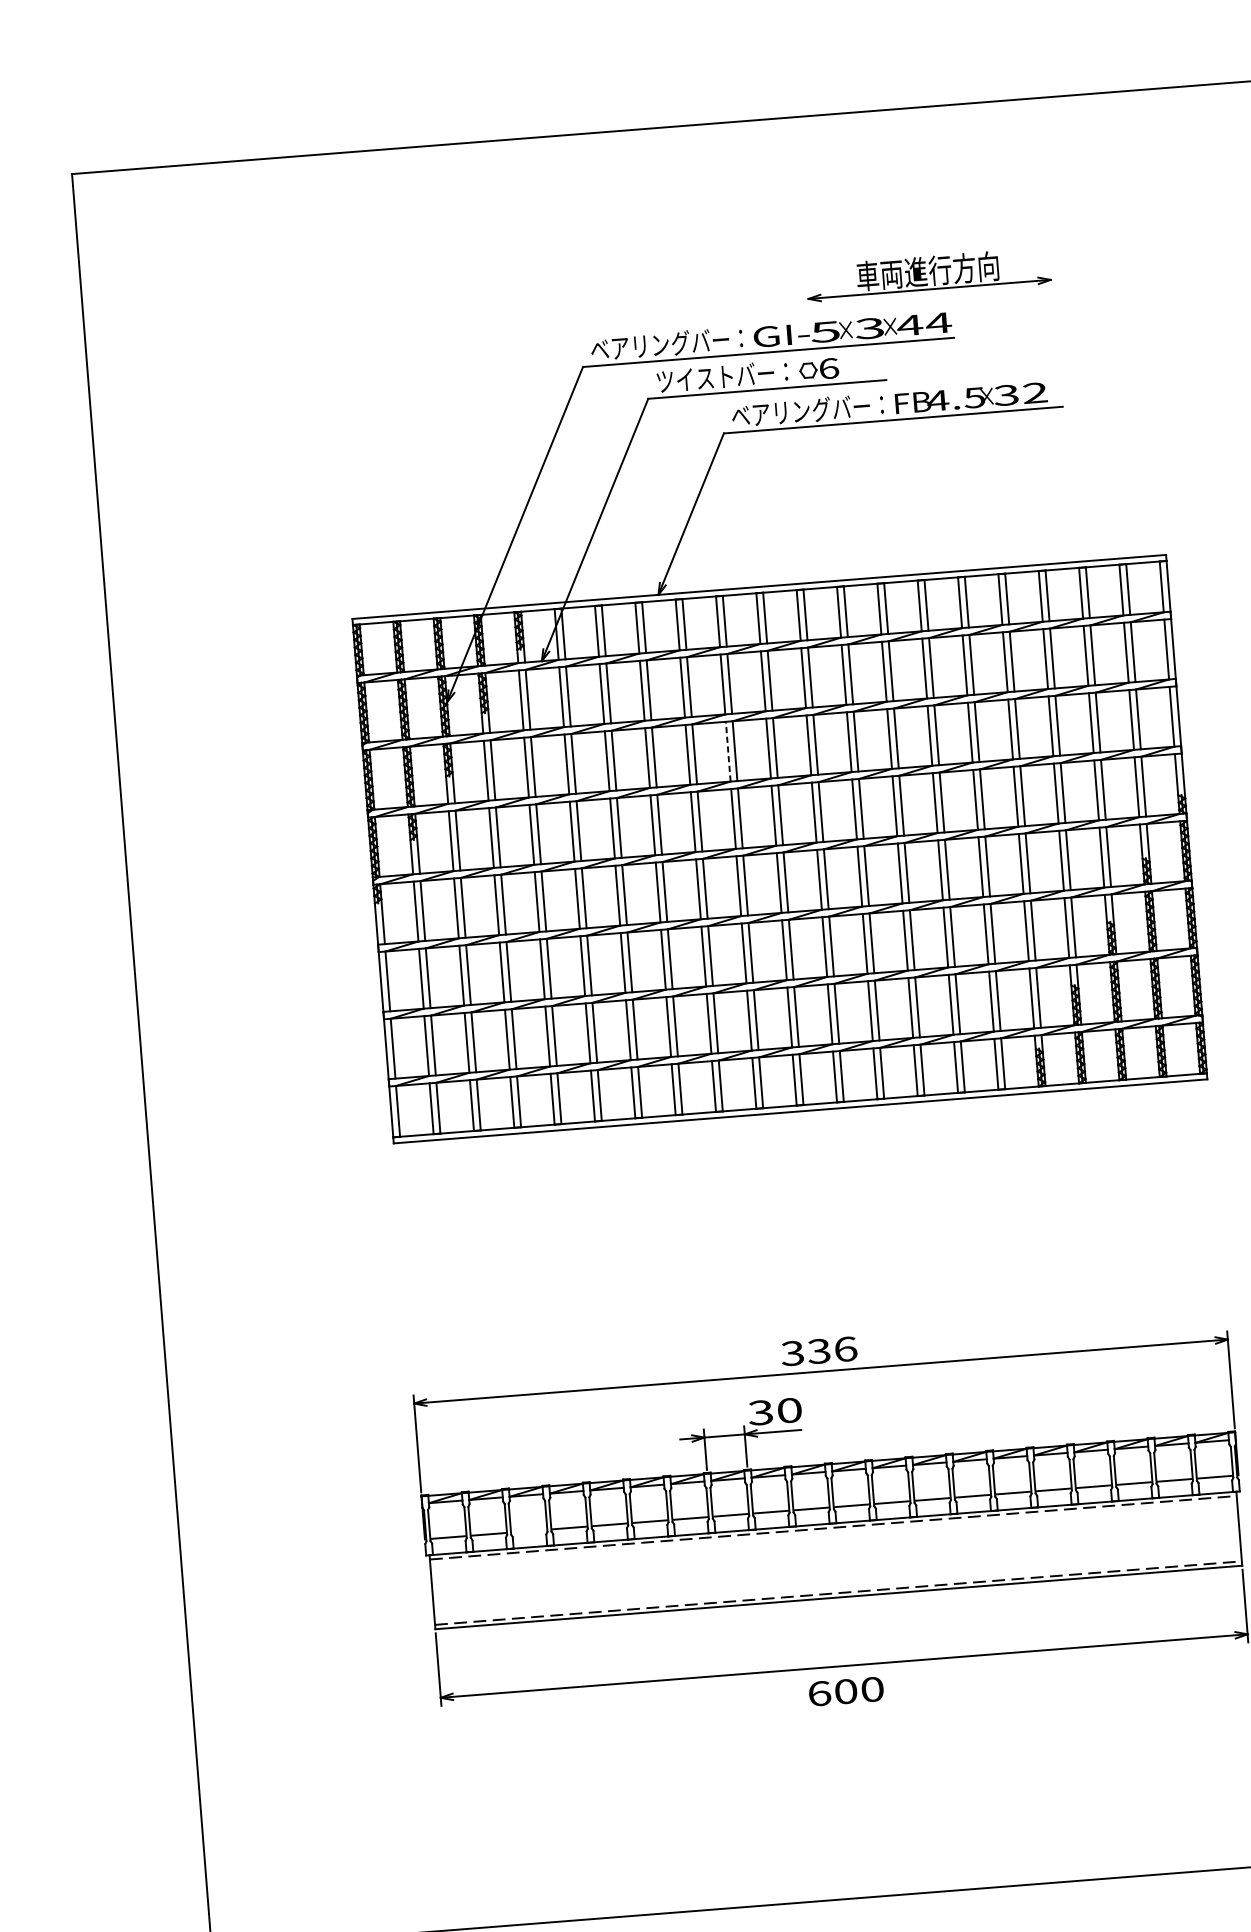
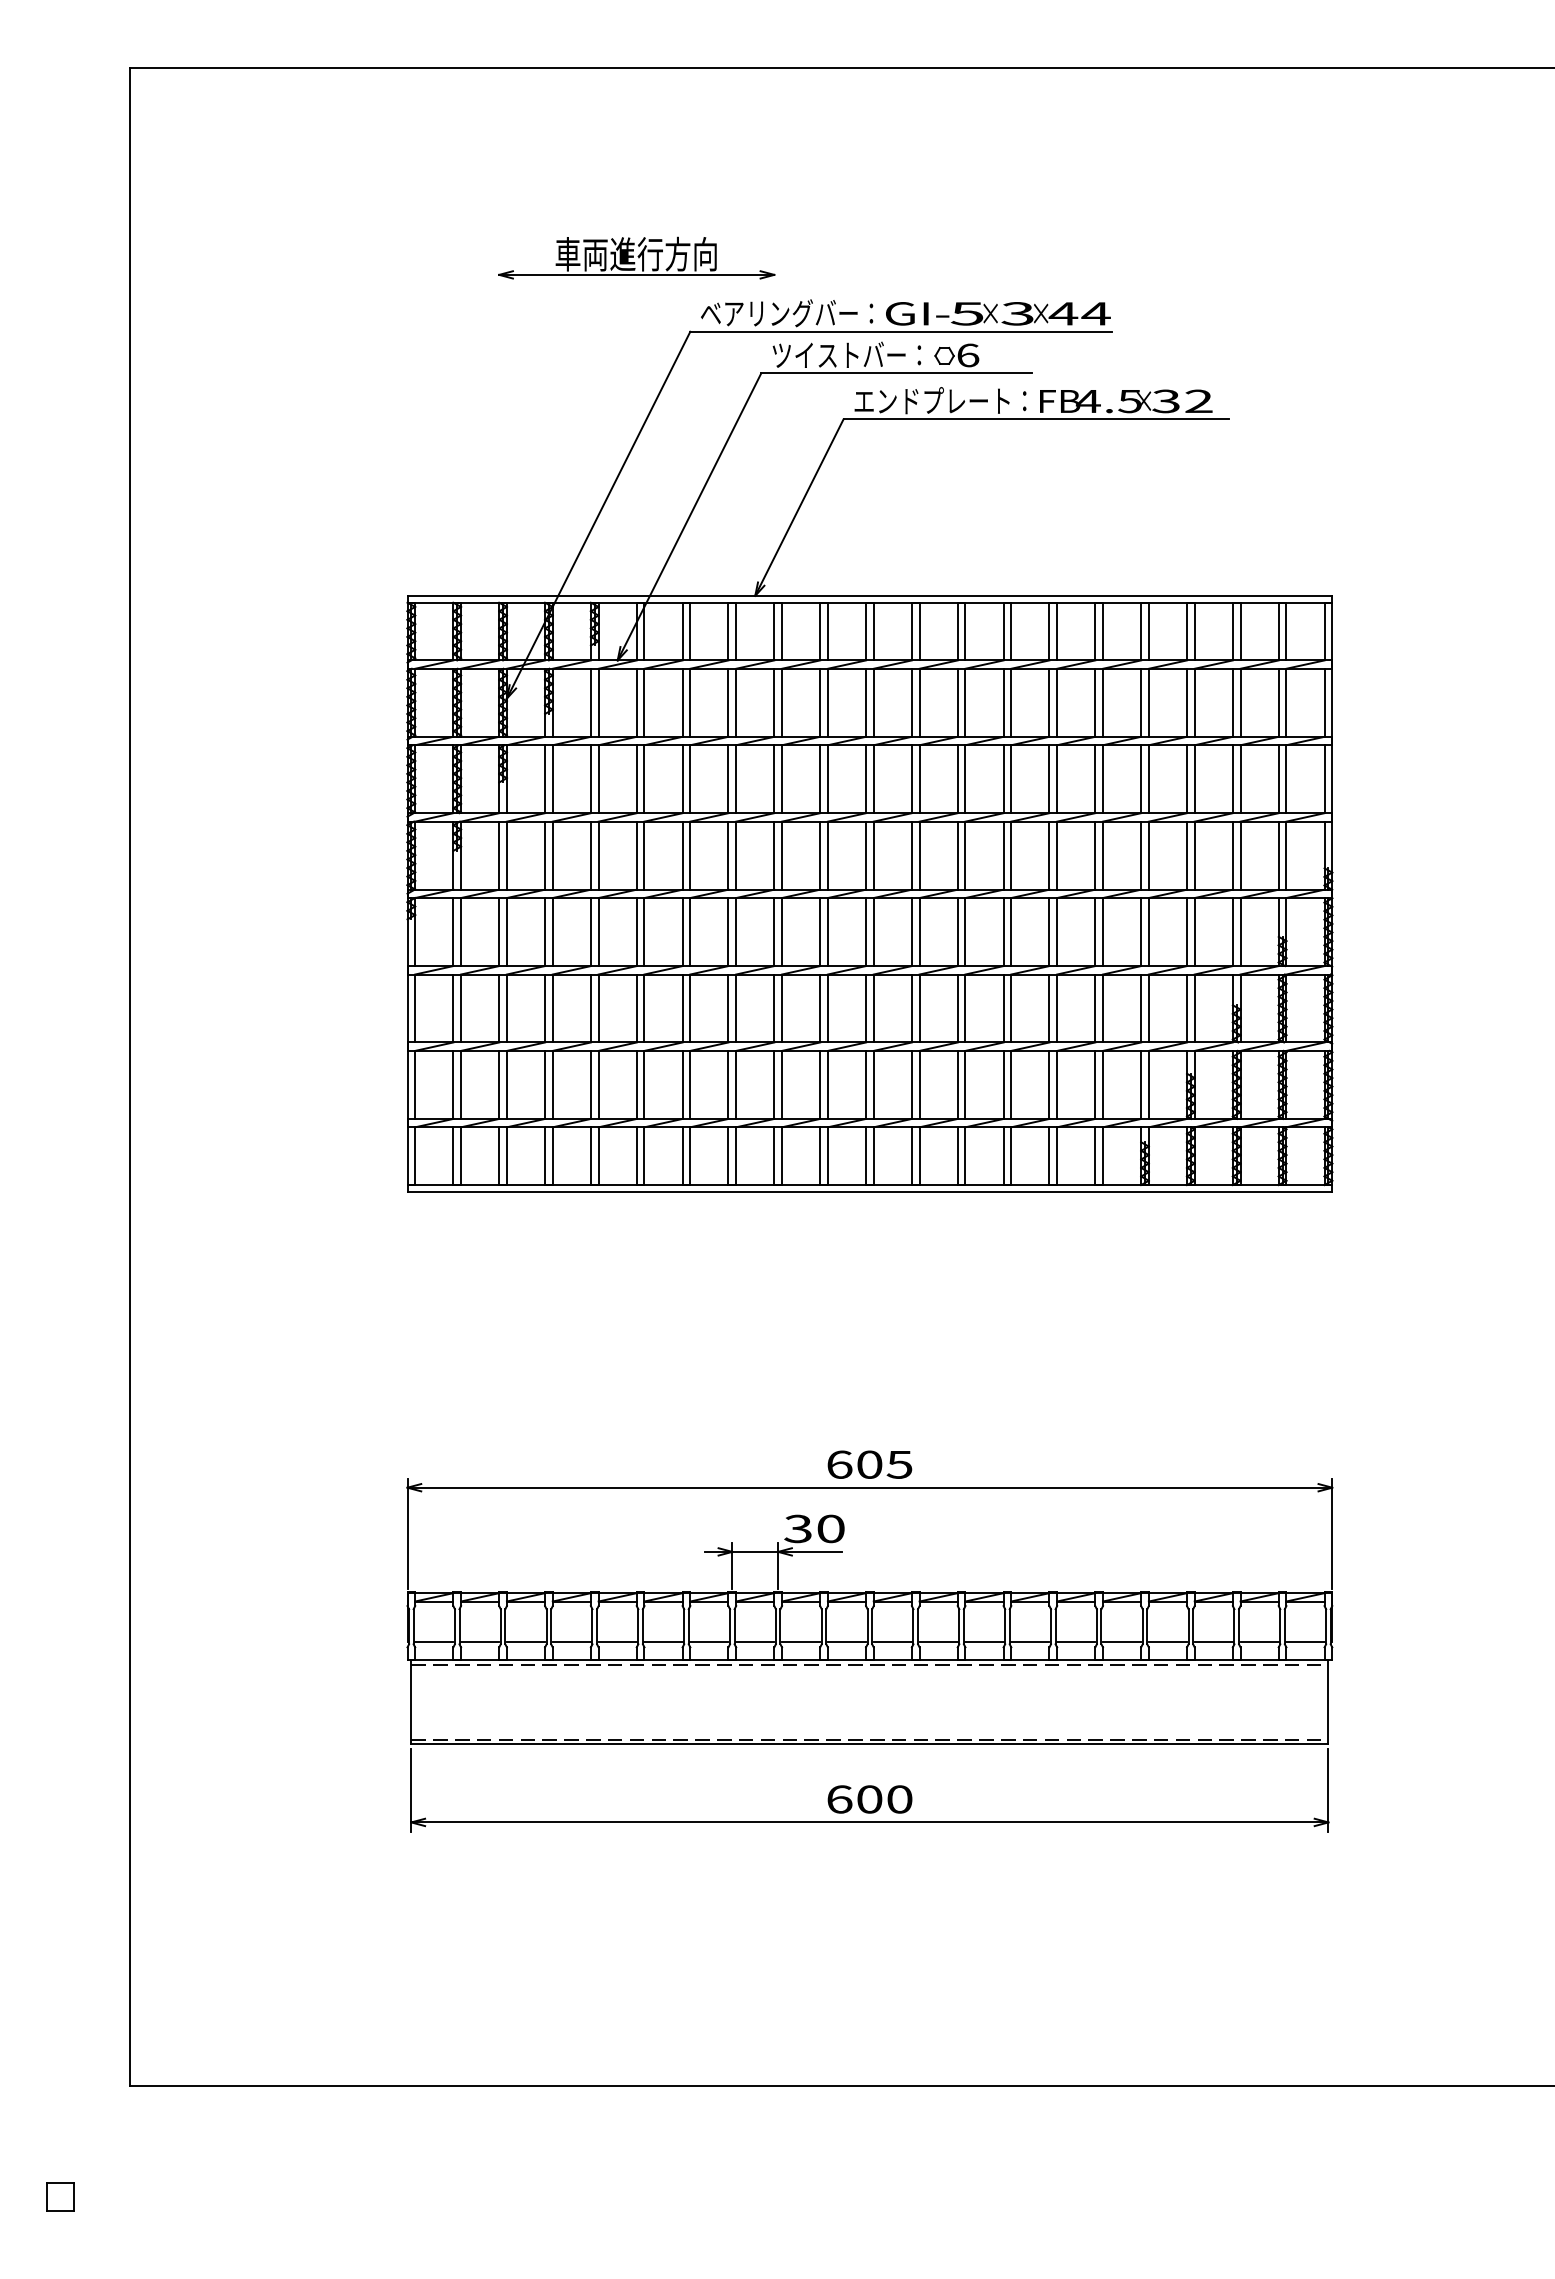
part: (928, 274) -> (636, 257), moved
text: (800, 410) -> (932, 400), ベアリングバー： -> エンドプレート：
line: (728, 751) -> (820, 779), dashed -> solid
text: (819, 1351) -> (869, 1464), 336 -> 605
line: (528, 1531) -> (525, 1642), added
text: (845, 1691) -> (869, 1799), moved

